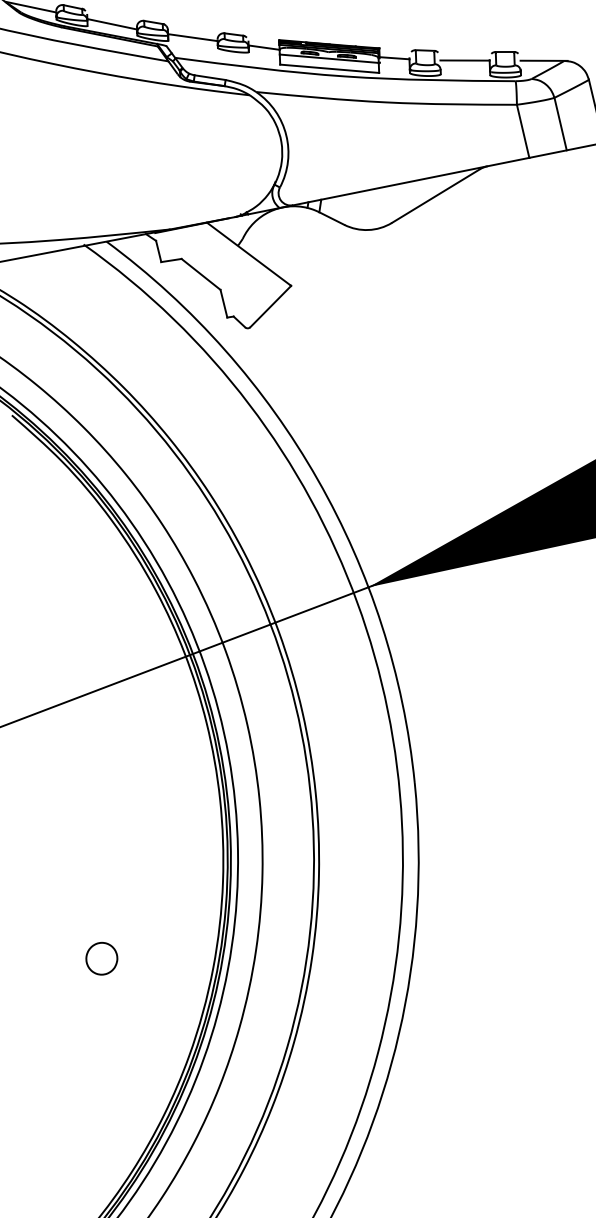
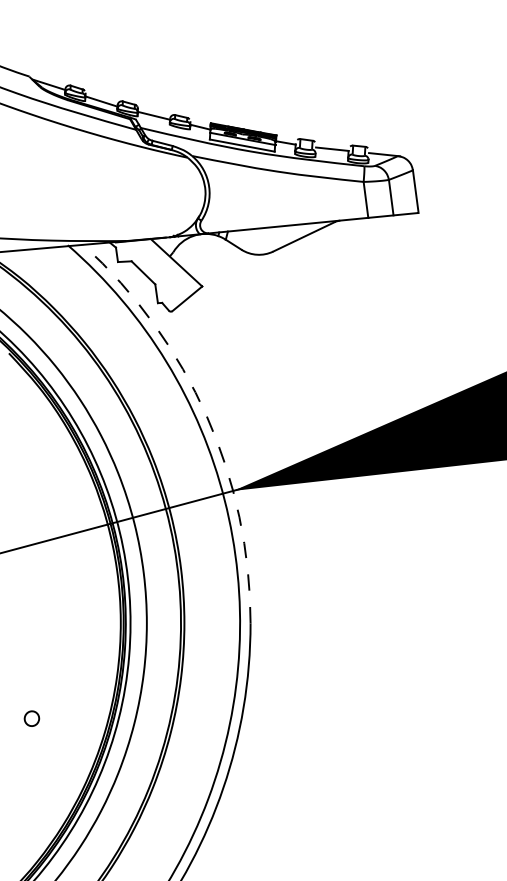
arc: (317, 479) -> (206, 416), solid -> dashed
part: (101, 958) -> (31, 718), size x0.7

